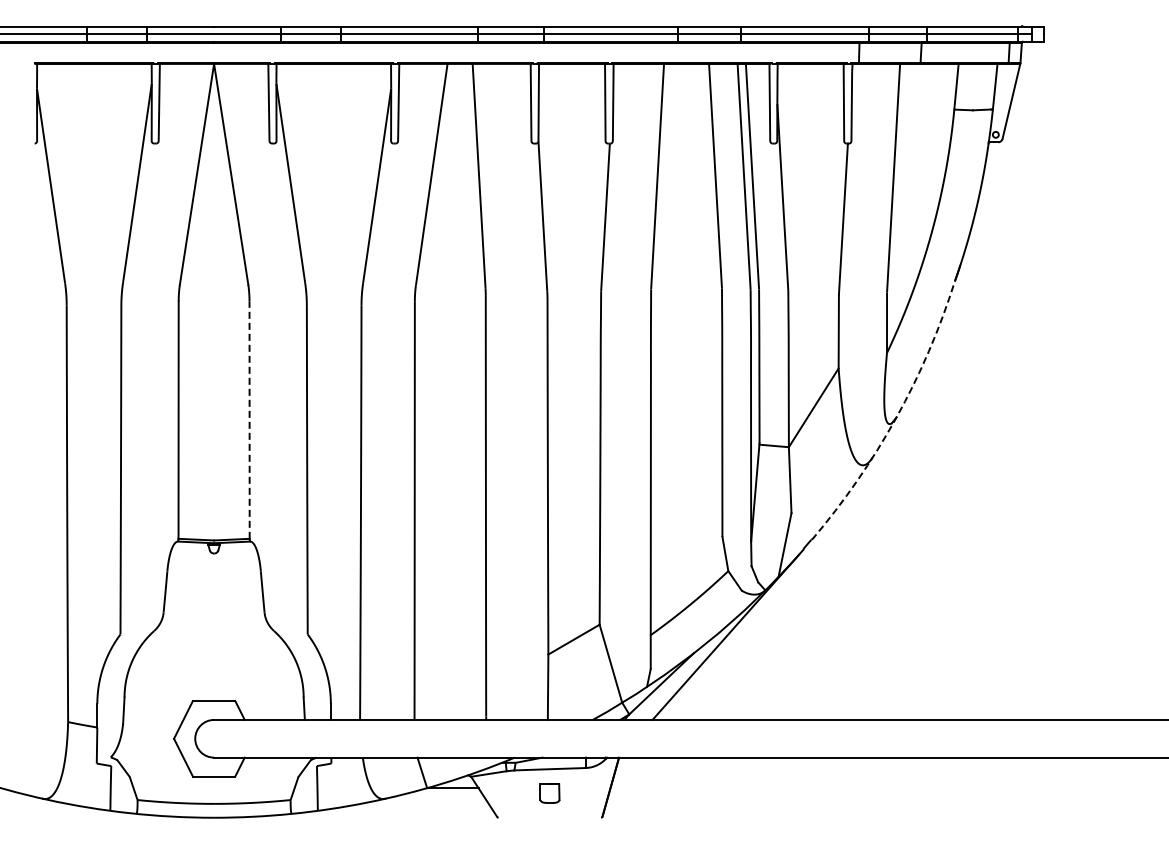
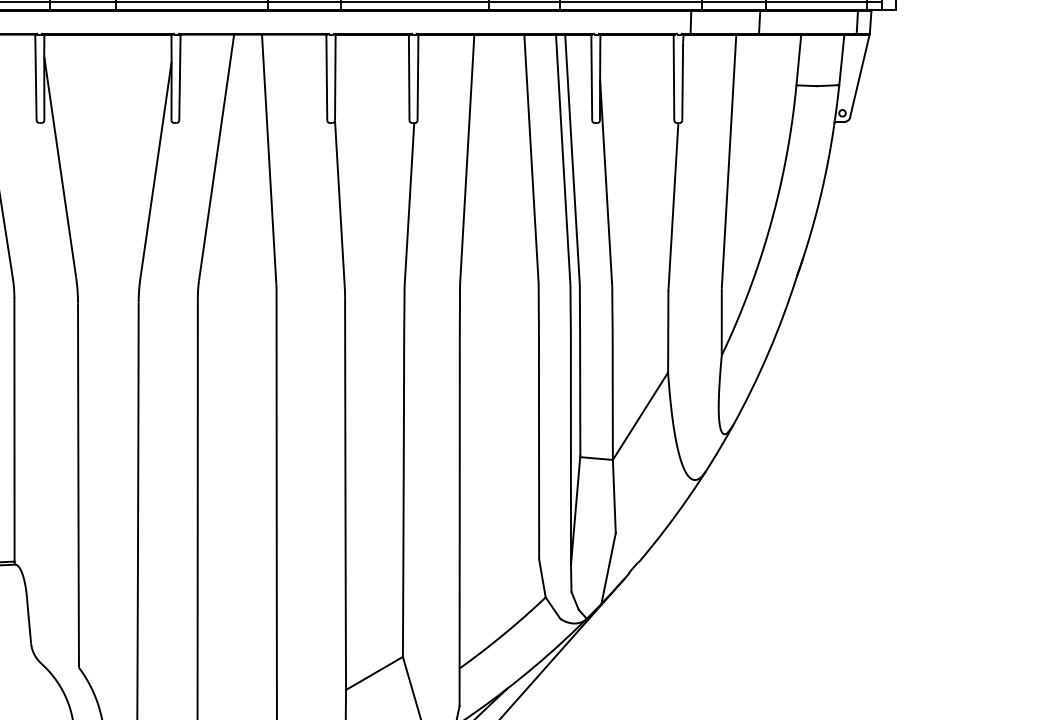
arc: (896, 417) -> (732, 426), dashed -> solid
line: (249, 420) -> (14, 430), dashed -> solid

